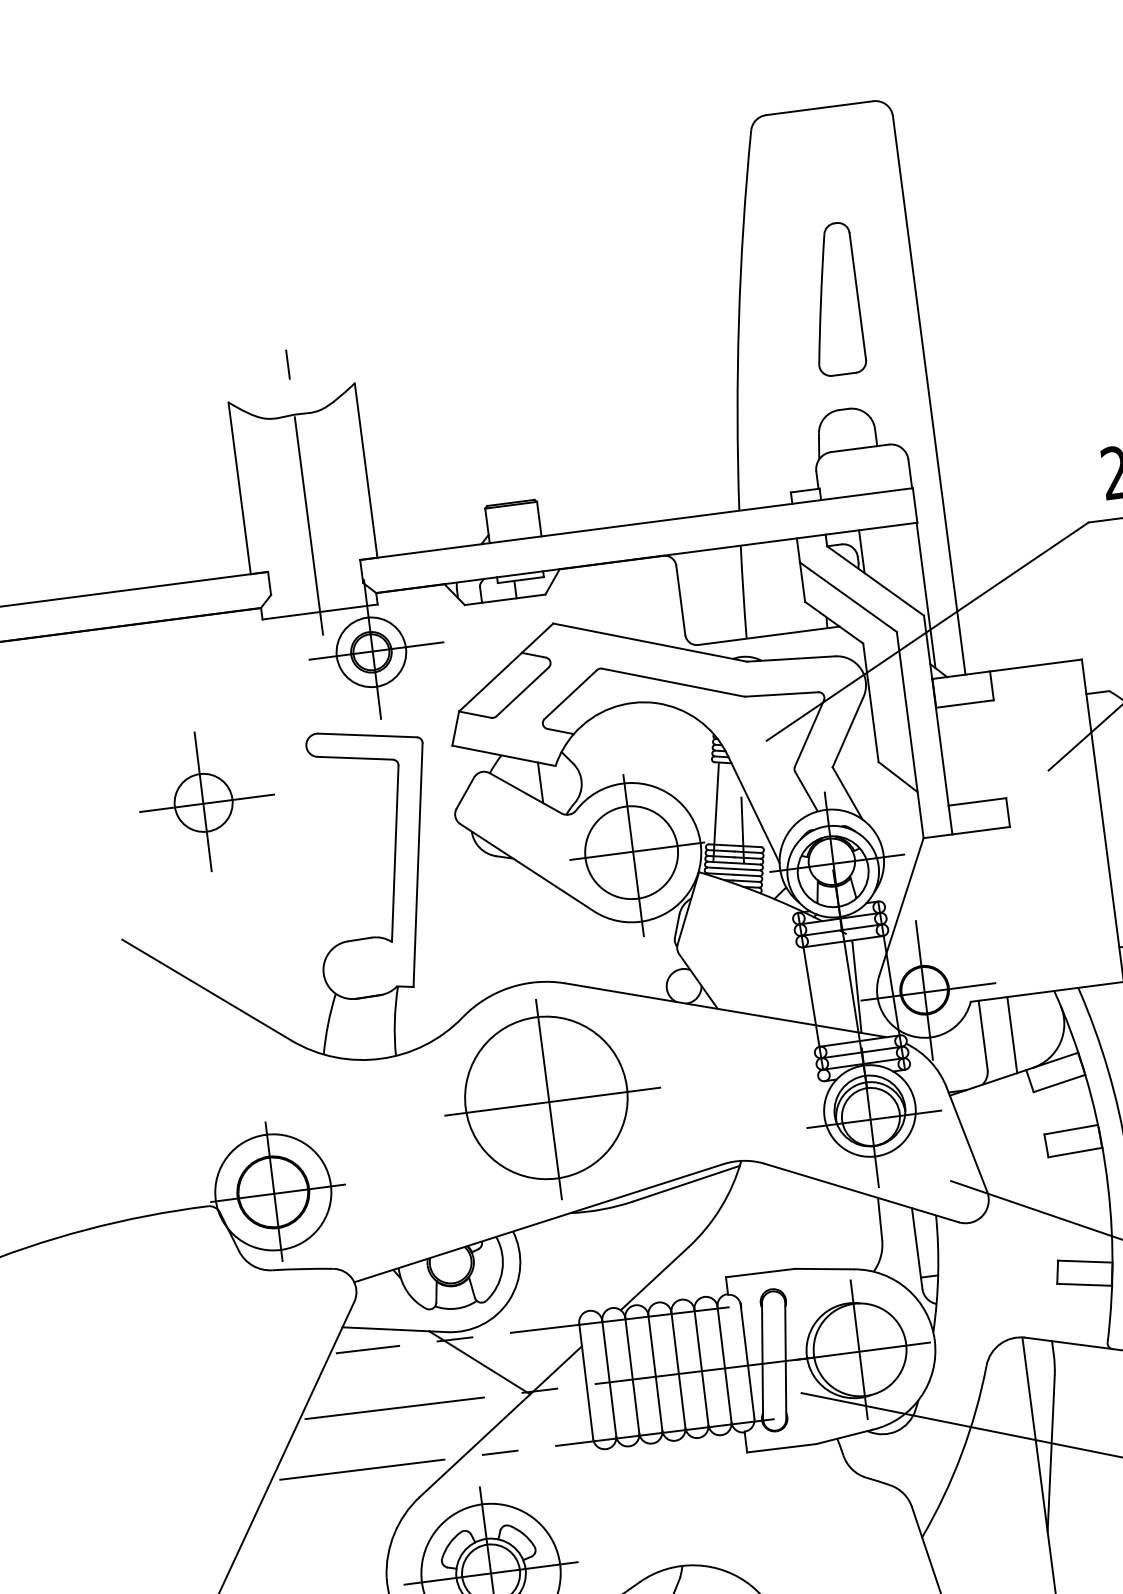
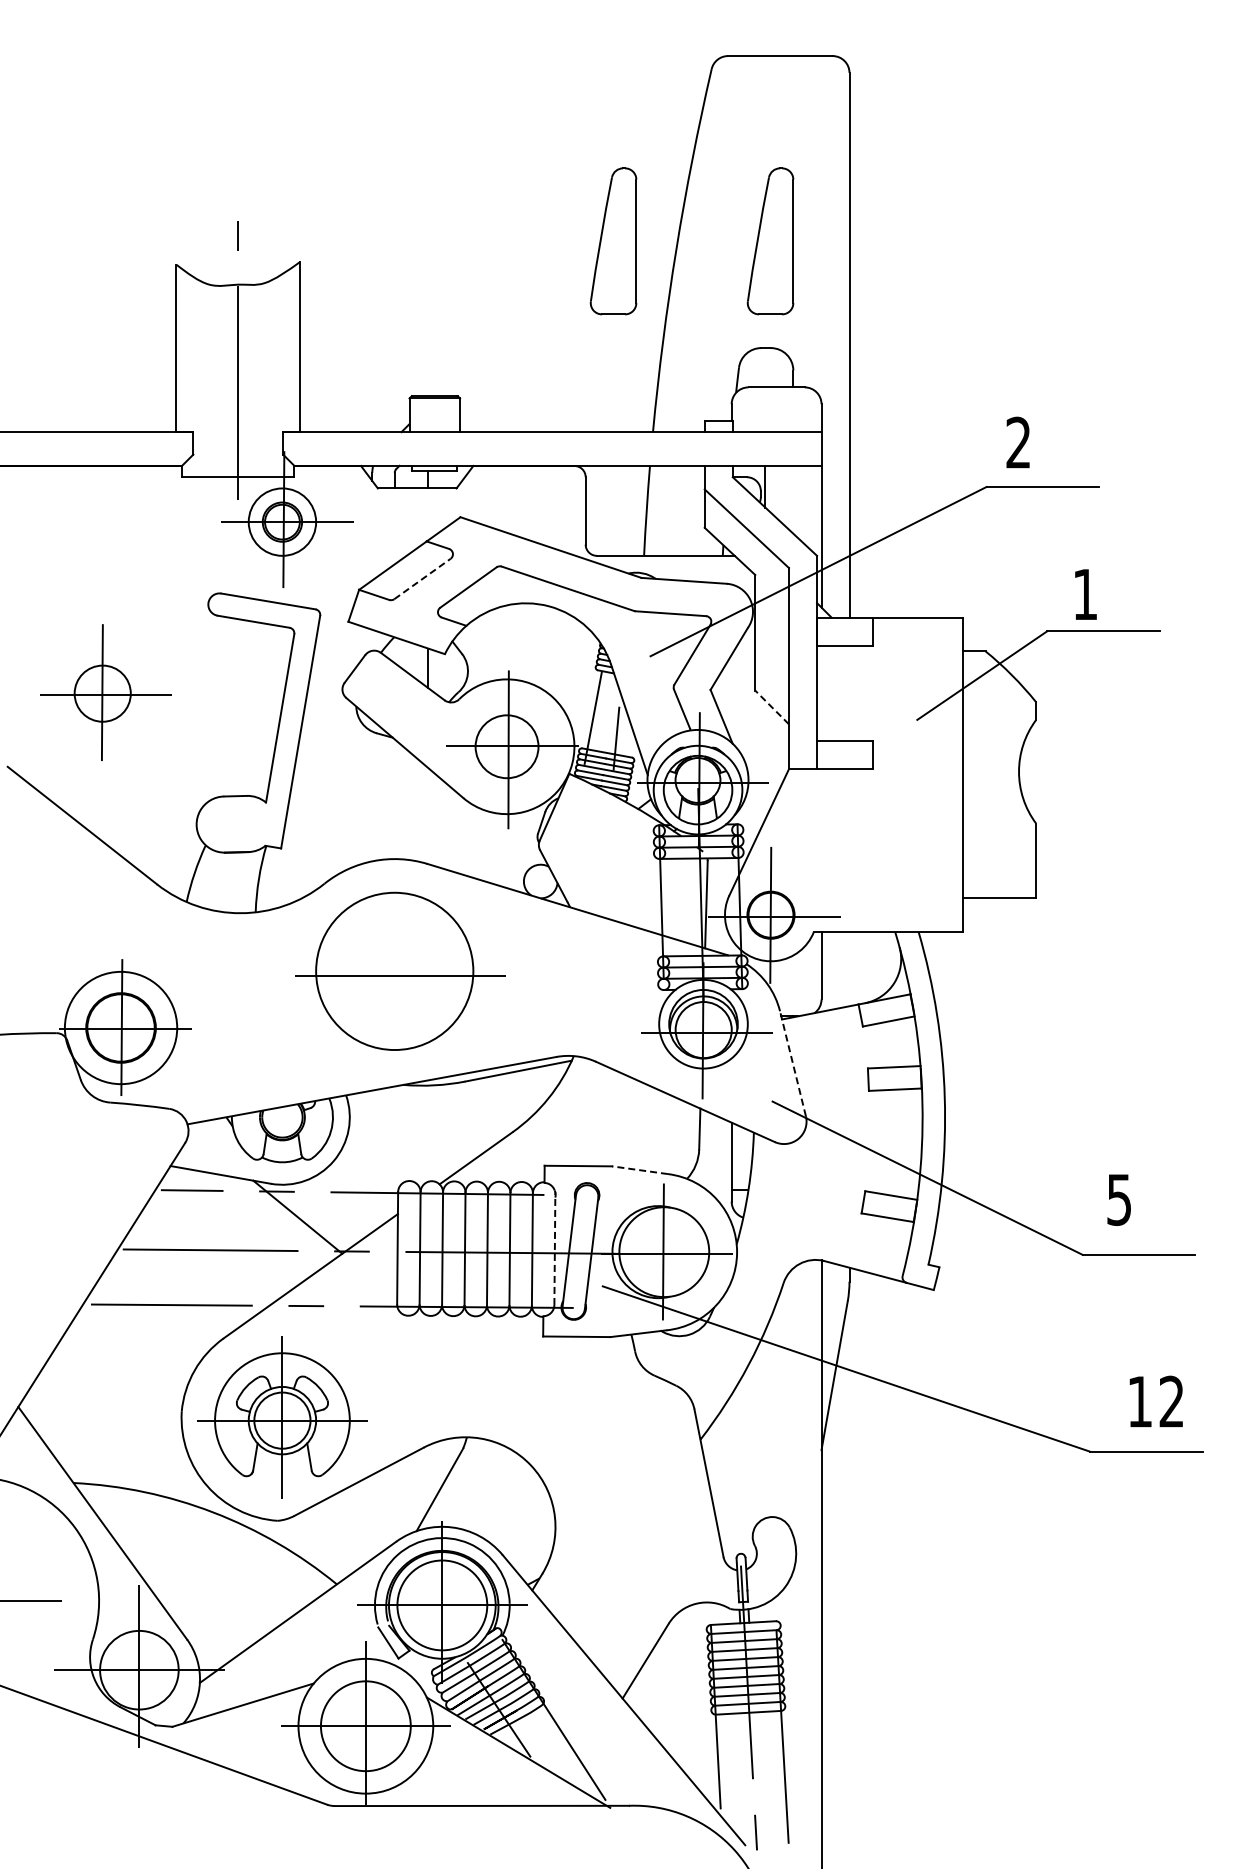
part: (673, 320) -> (613, 241), added
line: (522, 692) -> (422, 579), solid -> dashed
line: (898, 777) -> (772, 707), solid -> dashed
part: (206, 801) -> (105, 692), moved
circle: (631, 852) -> (506, 746), size x0.7
line: (1012, 1035) -> (849, 969), removed
line: (549, 1099) -> (397, 973), removed
line: (966, 1139) -> (792, 1063), solid -> dashed
line: (823, 1269) -> (639, 1170), solid -> dashed
line: (747, 1361) -> (554, 1249), solid -> dashed

